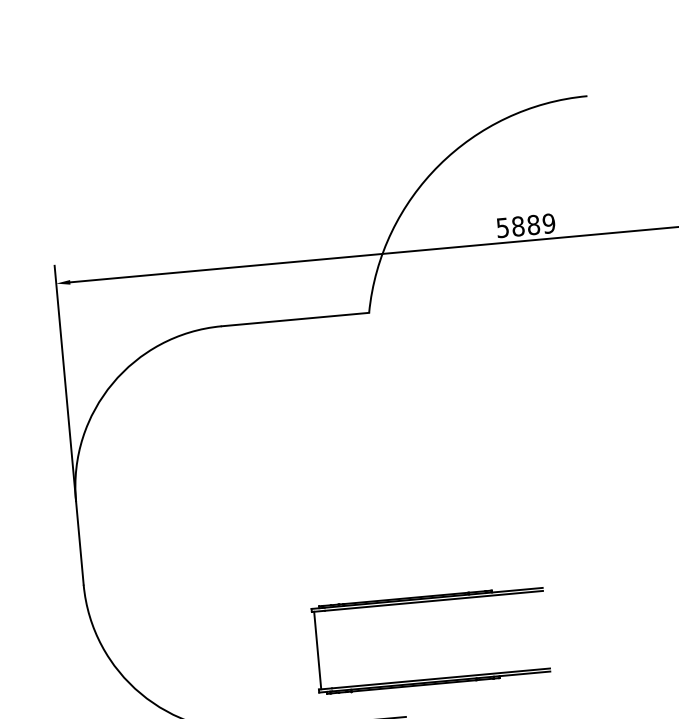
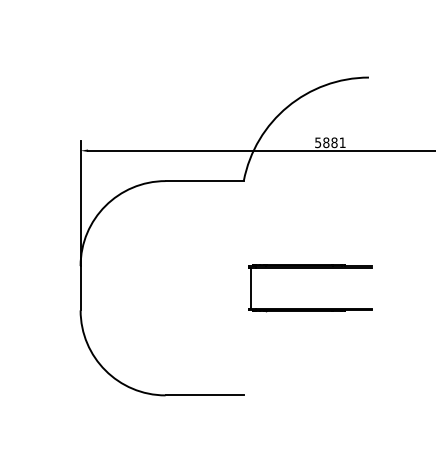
text: (548, 223) -> (342, 142), 5889 -> 5881
part: (427, 603) -> (310, 268), moved

